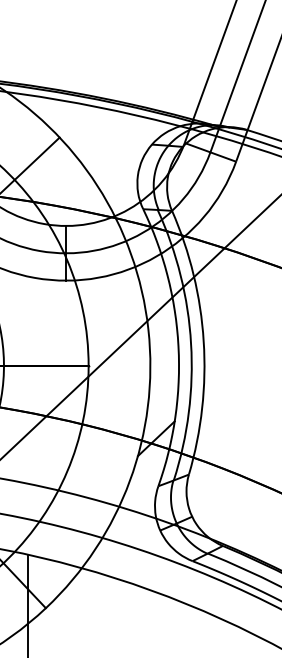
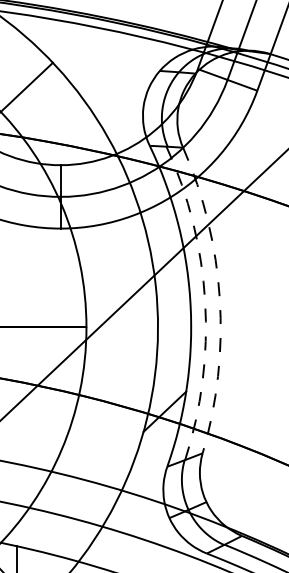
arc: (203, 341) -> (219, 299), solid -> dashed
arc: (191, 343) -> (205, 301), solid -> dashed

